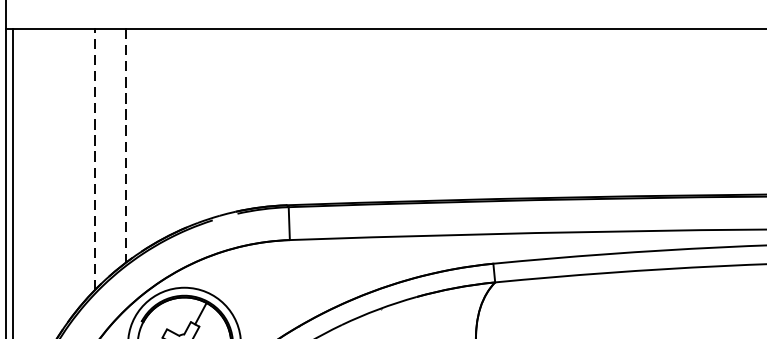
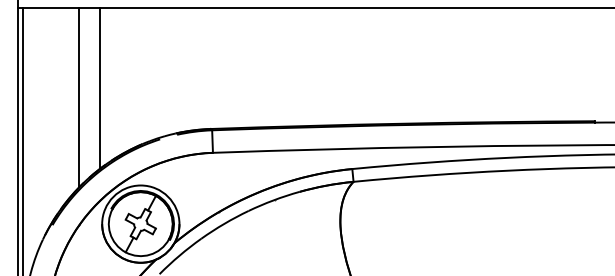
line: (125, 146) -> (100, 88), dashed -> solid
line: (94, 159) -> (79, 97), dashed -> solid

